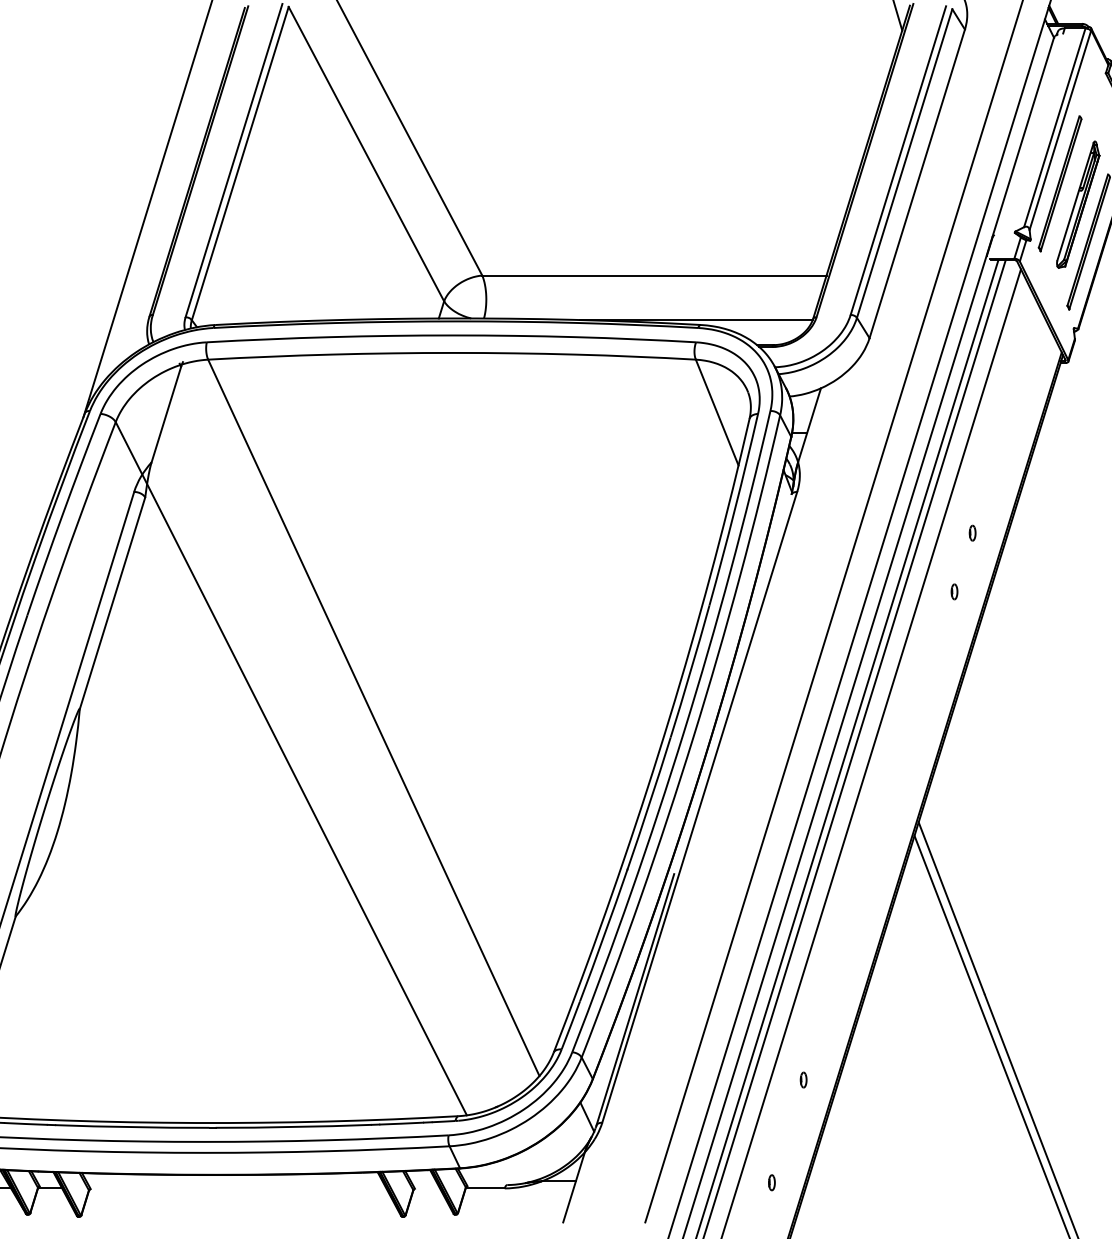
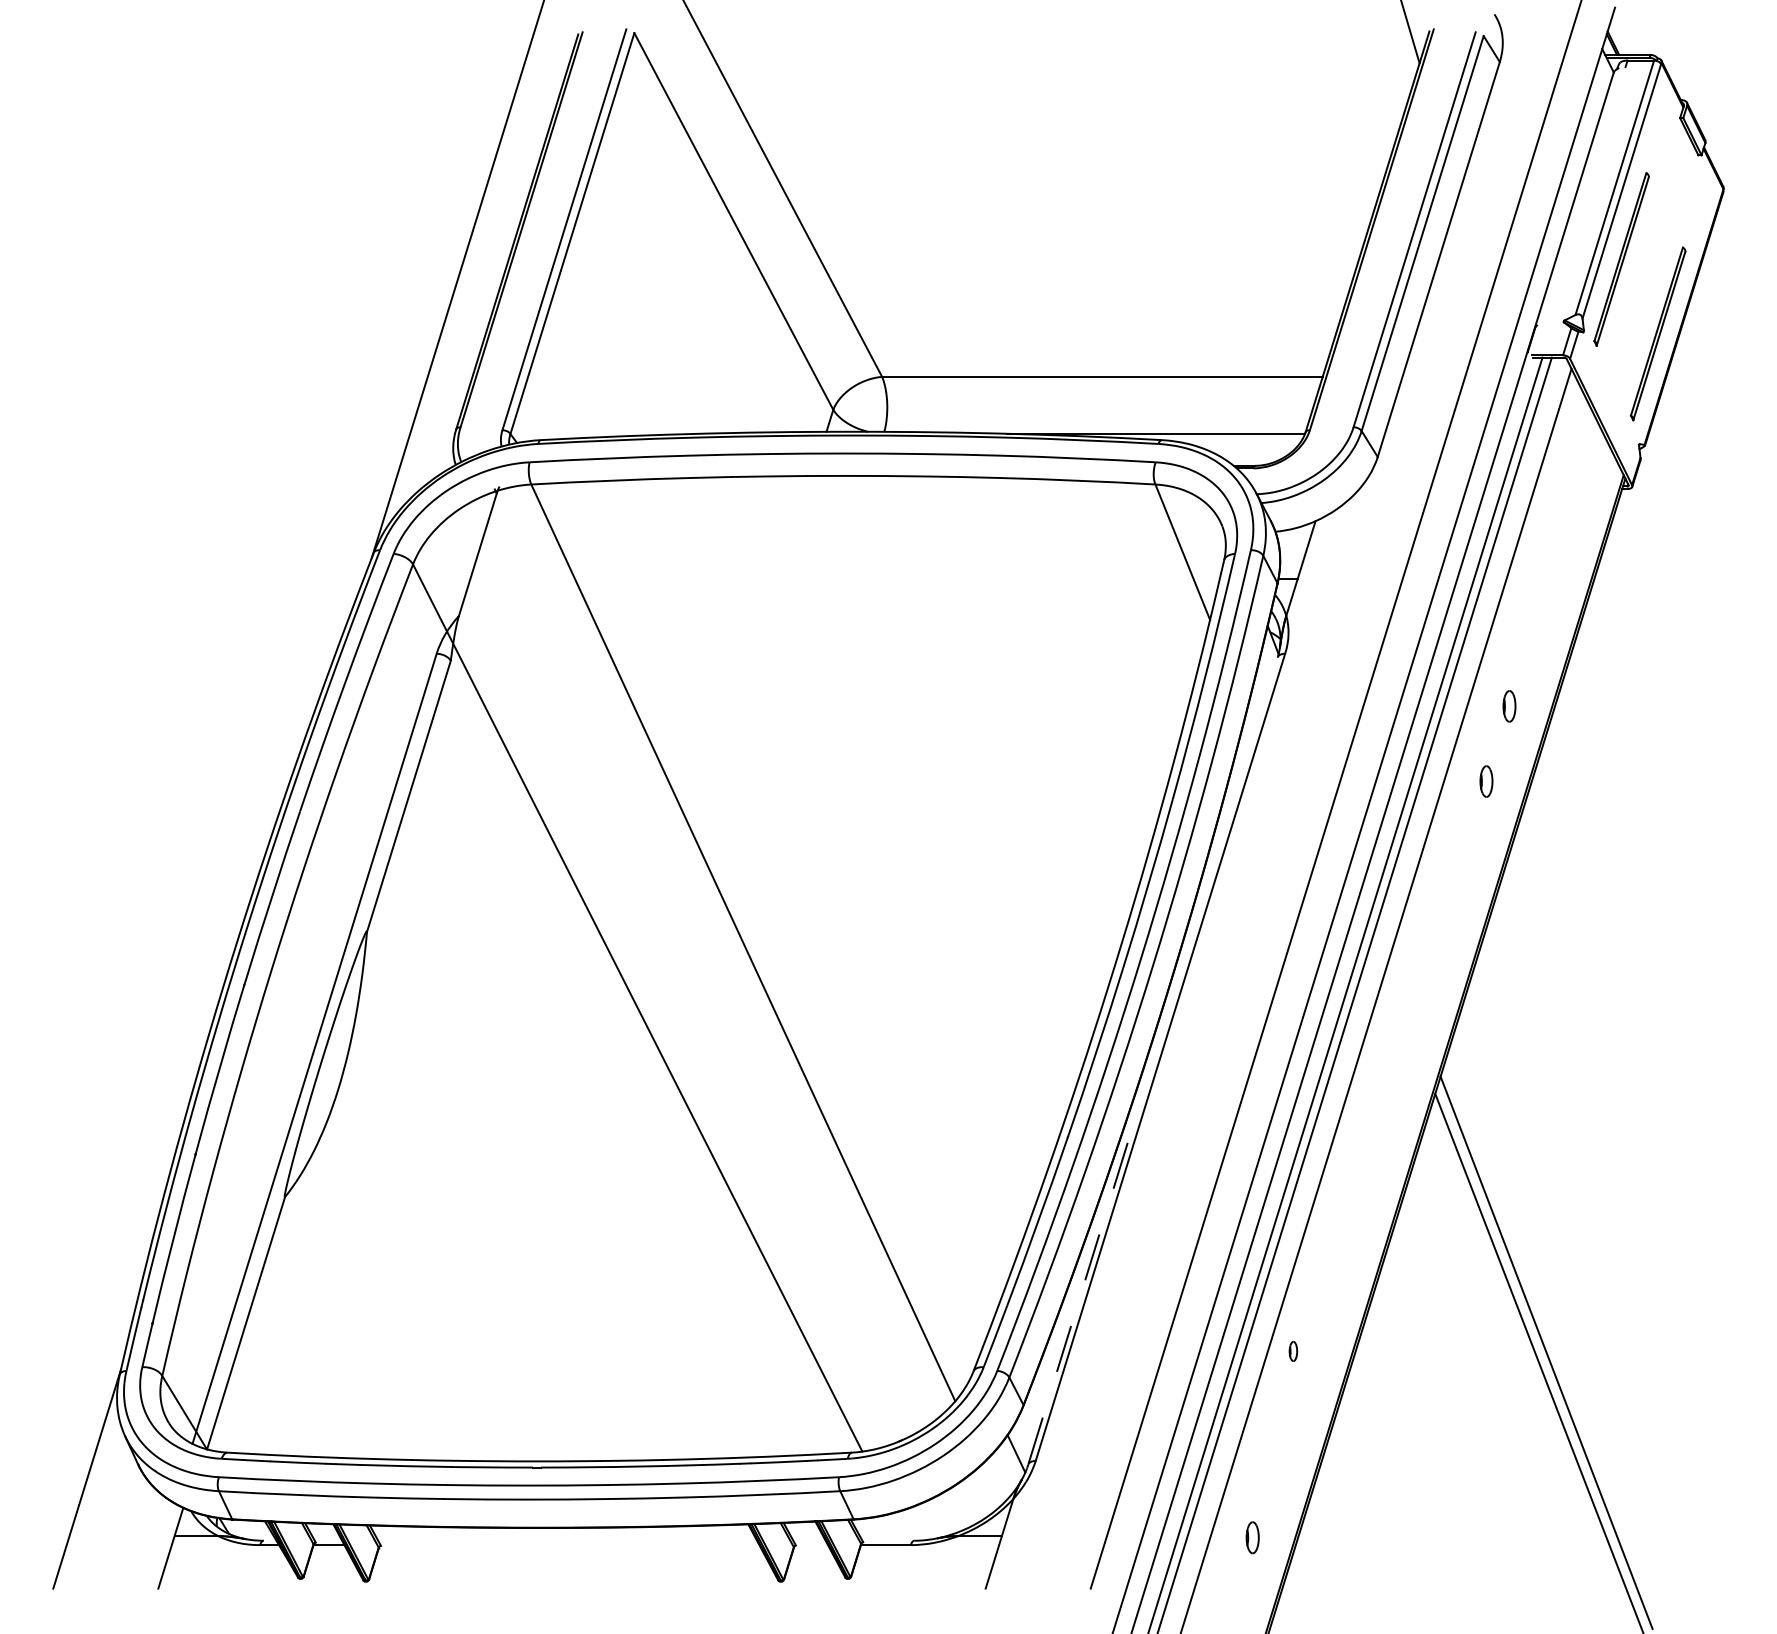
part: (1078, 204) -> (1644, 285), removed
part: (972, 533) -> (1509, 706), size x1.6
part: (954, 591) -> (1486, 781), size x1.6
line: (634, 1000) -> (1077, 1304), solid -> dashed
part: (803, 1080) -> (1293, 1351), moved
part: (771, 1182) -> (1252, 1537), size x1.6

